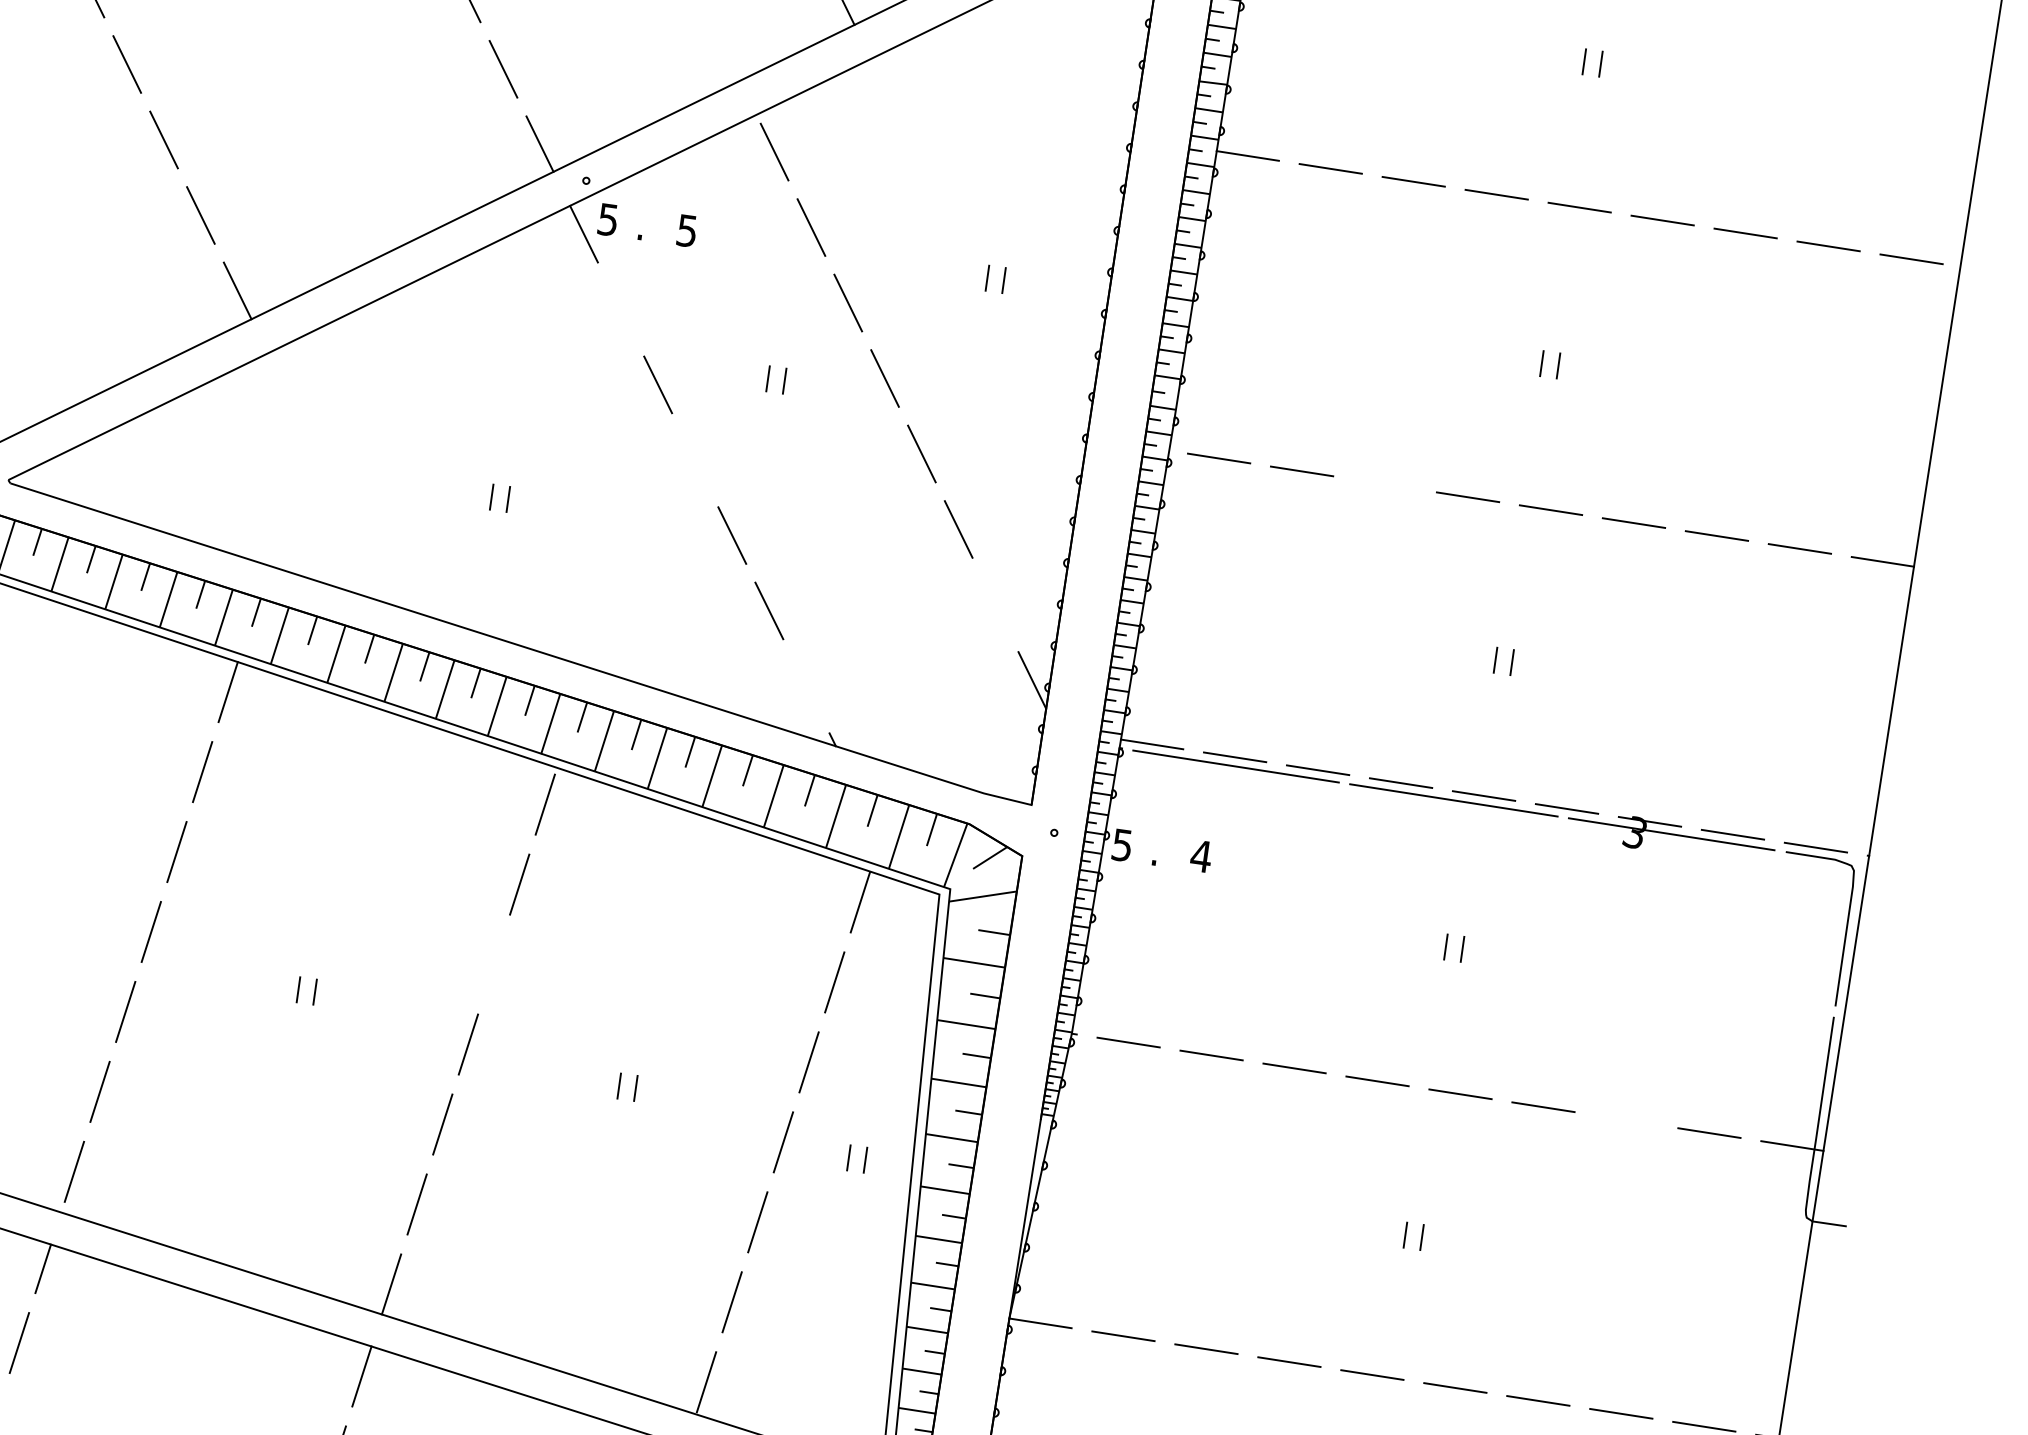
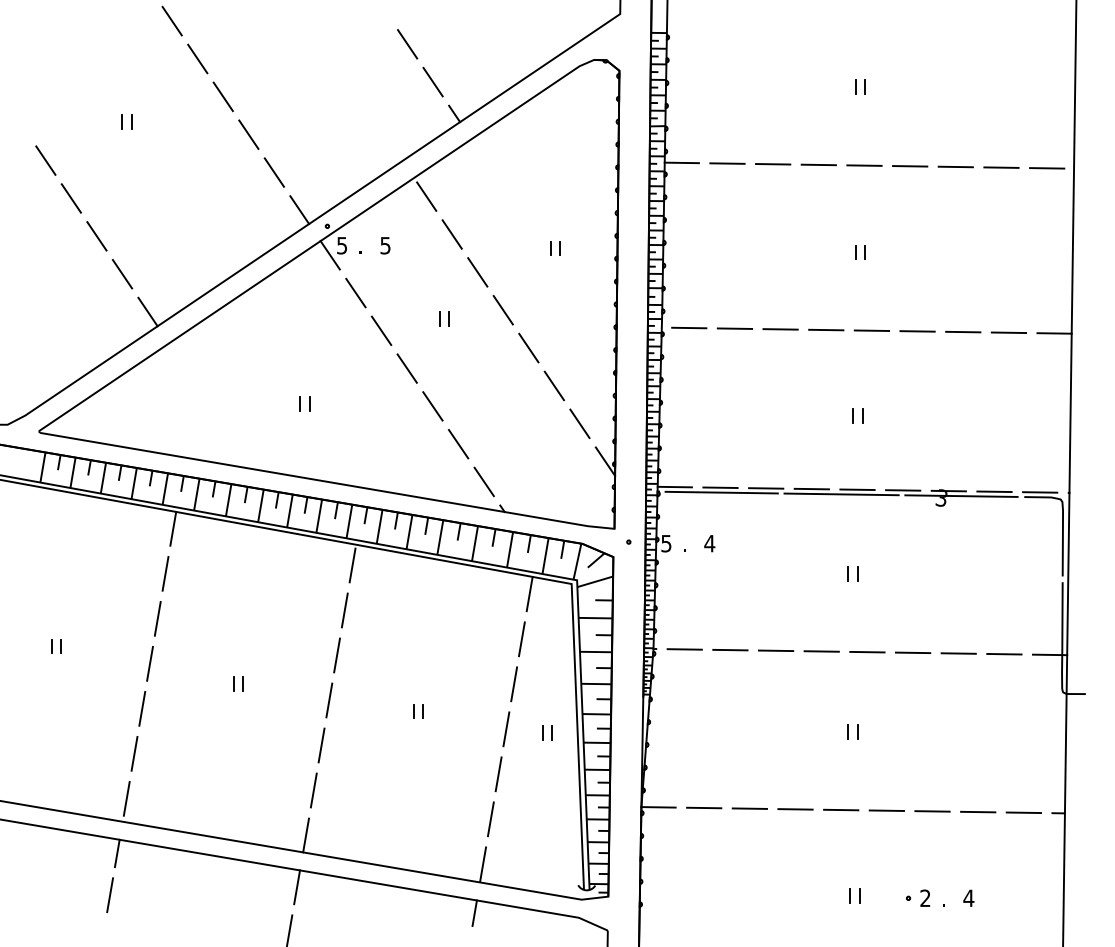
line: (620, 308) -> (355, 292), added
line: (693, 459) -> (406, 368), added
line: (1384, 484) -> (780, 329), added
line: (994, 604) -> (579, 423), added
line: (805, 685) -> (483, 481), added
line: (492, 964) -> (336, 655), added
line: (1626, 1120) -> (958, 653), added

